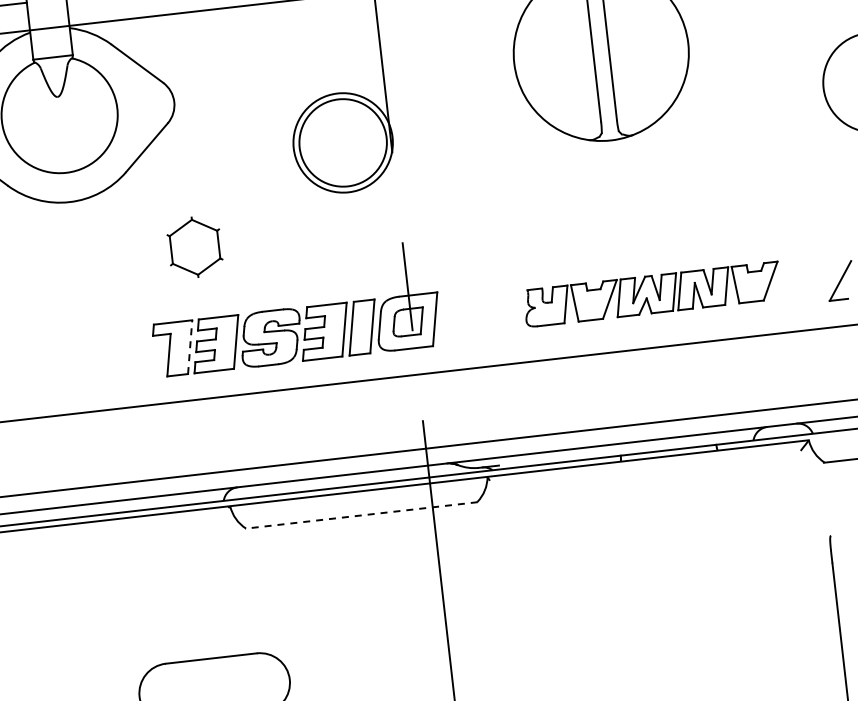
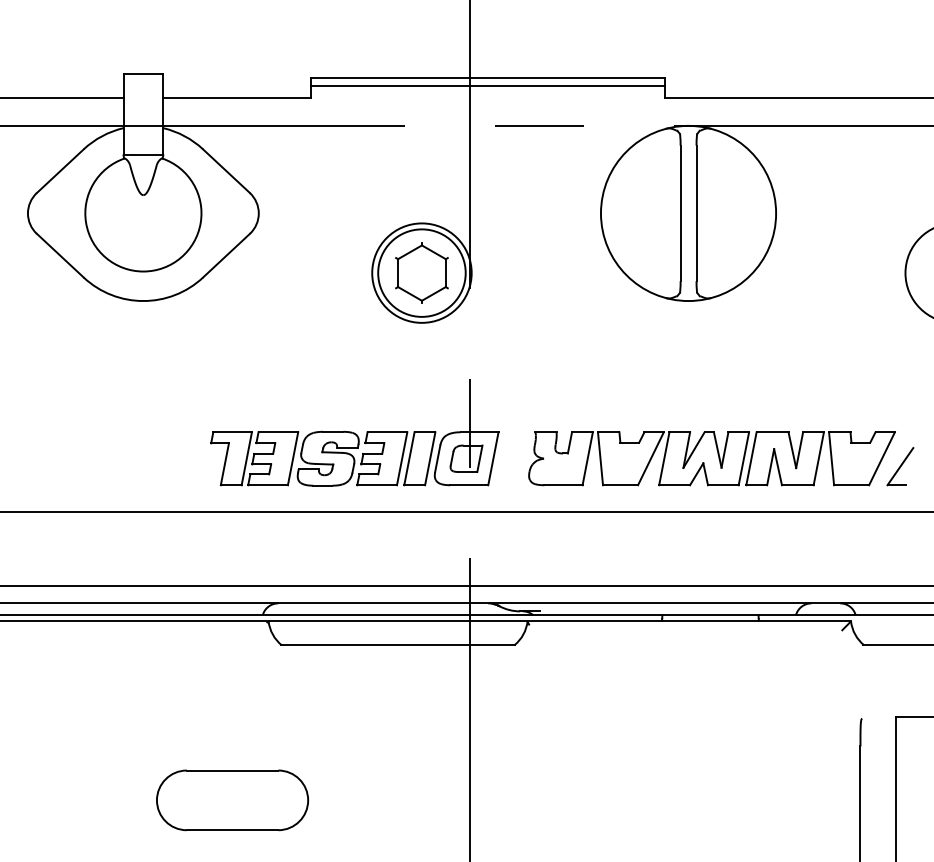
part: (194, 246) -> (421, 272), moved
part: (651, 294) -> (711, 458), size x1.43
line: (189, 346) -> (246, 458), dashed -> solid
line: (361, 515) -> (397, 645), dashed -> solid

